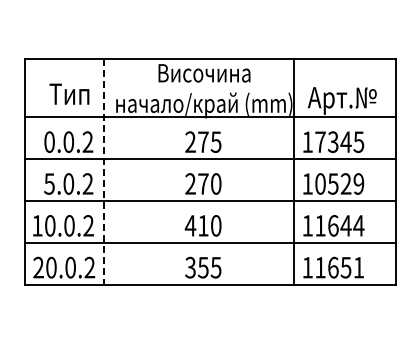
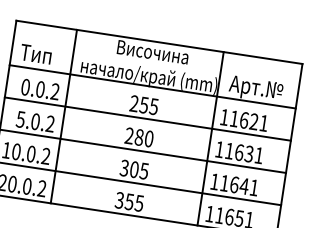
text: (69, 93) -> (36, 53), moved
text: (202, 141) -> (143, 104), 275 -> 255
text: (339, 142) -> (248, 121), 17345 -> 11621
line: (103, 172) -> (63, 116), dashed -> solid
text: (203, 183) -> (139, 137), 270 -> 280
text: (339, 183) -> (244, 152), 10529 -> 11631
text: (202, 225) -> (133, 169), 410 -> 305
text: (358, 225) -> (253, 187), 11644 -> 11641

